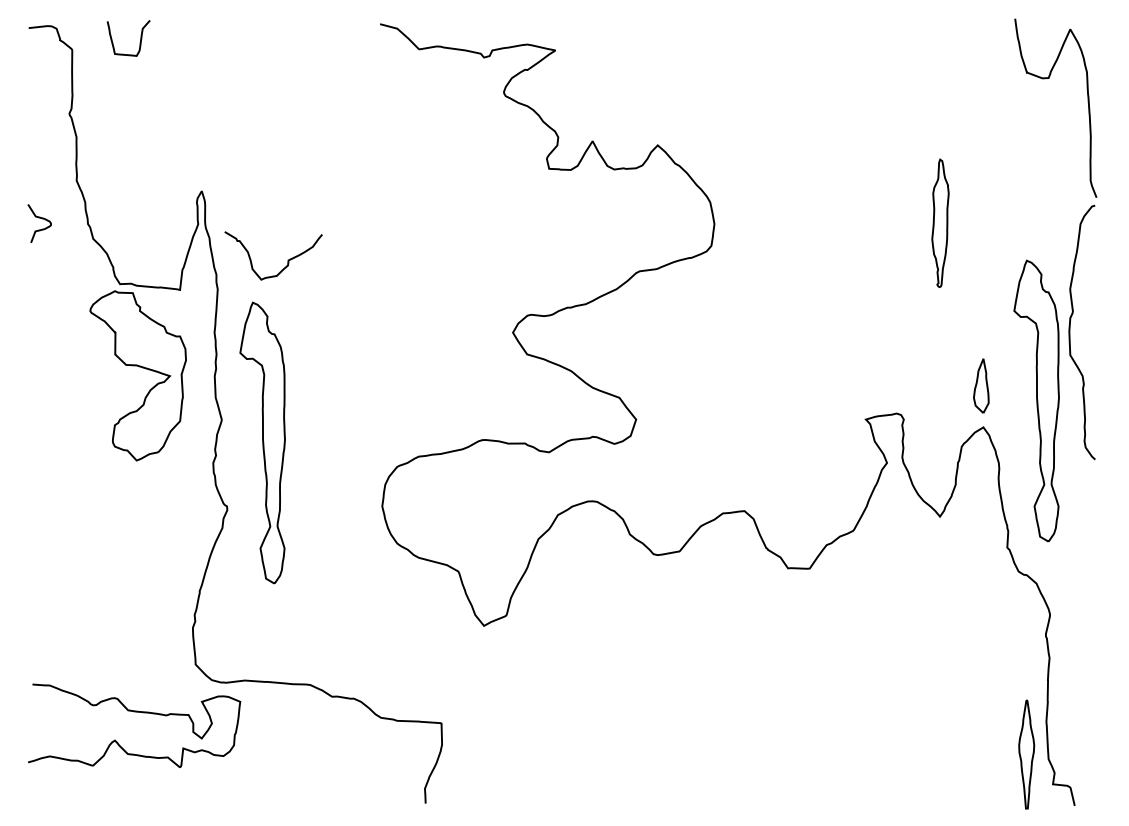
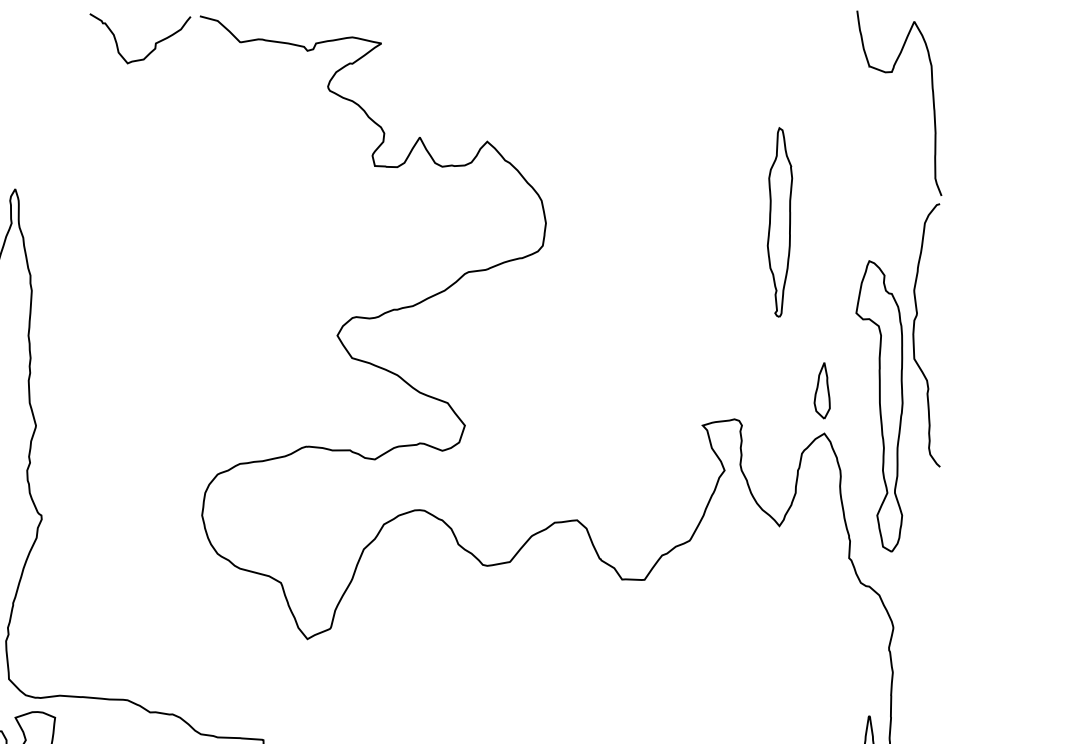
part: (940, 223) -> (779, 222), size x1.43
curve: (287, 260) -> (154, 43), moved
part: (262, 442) -> (78, 449), removed

